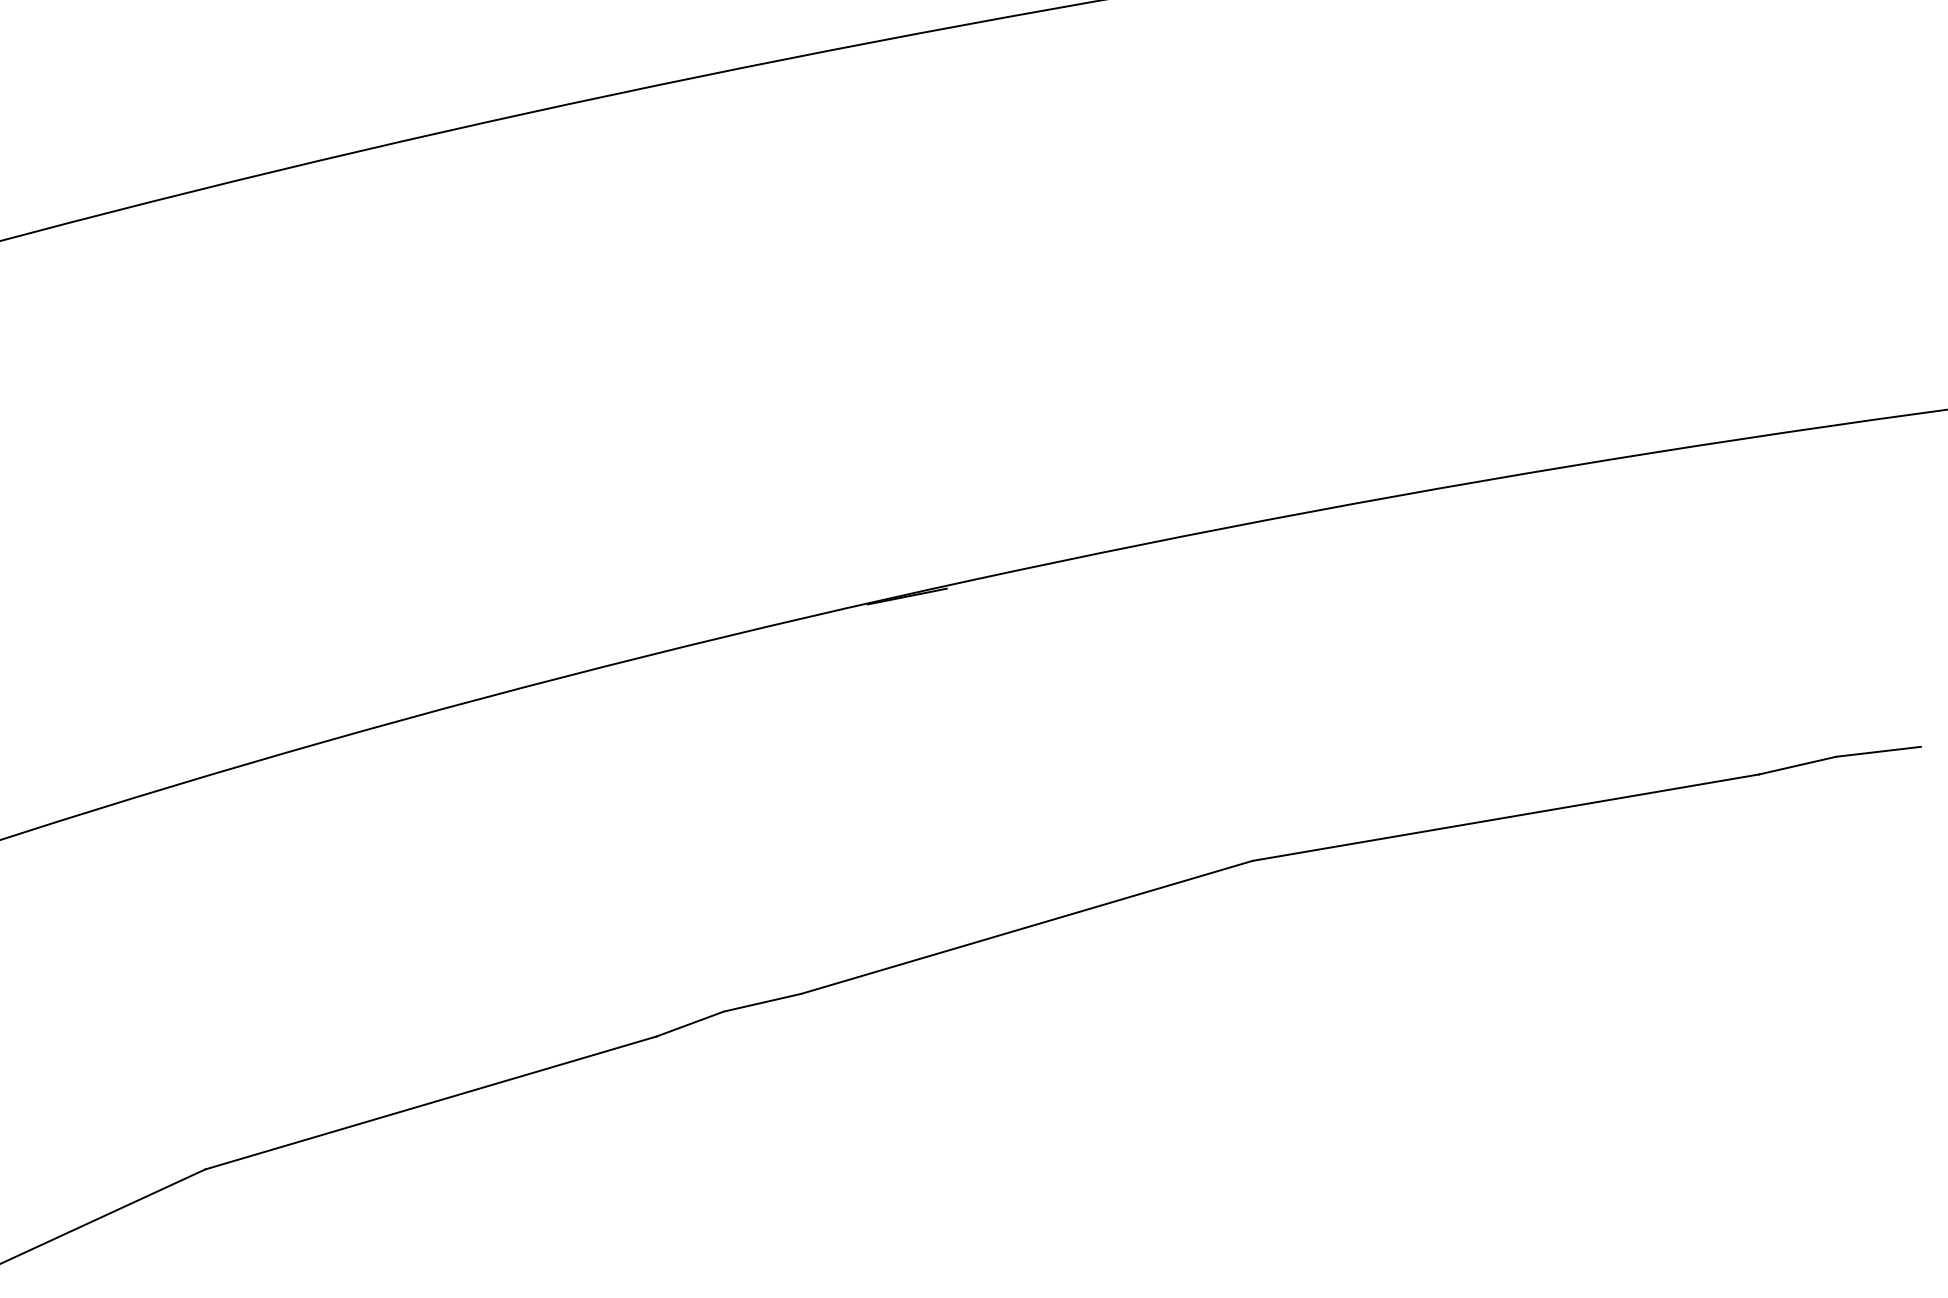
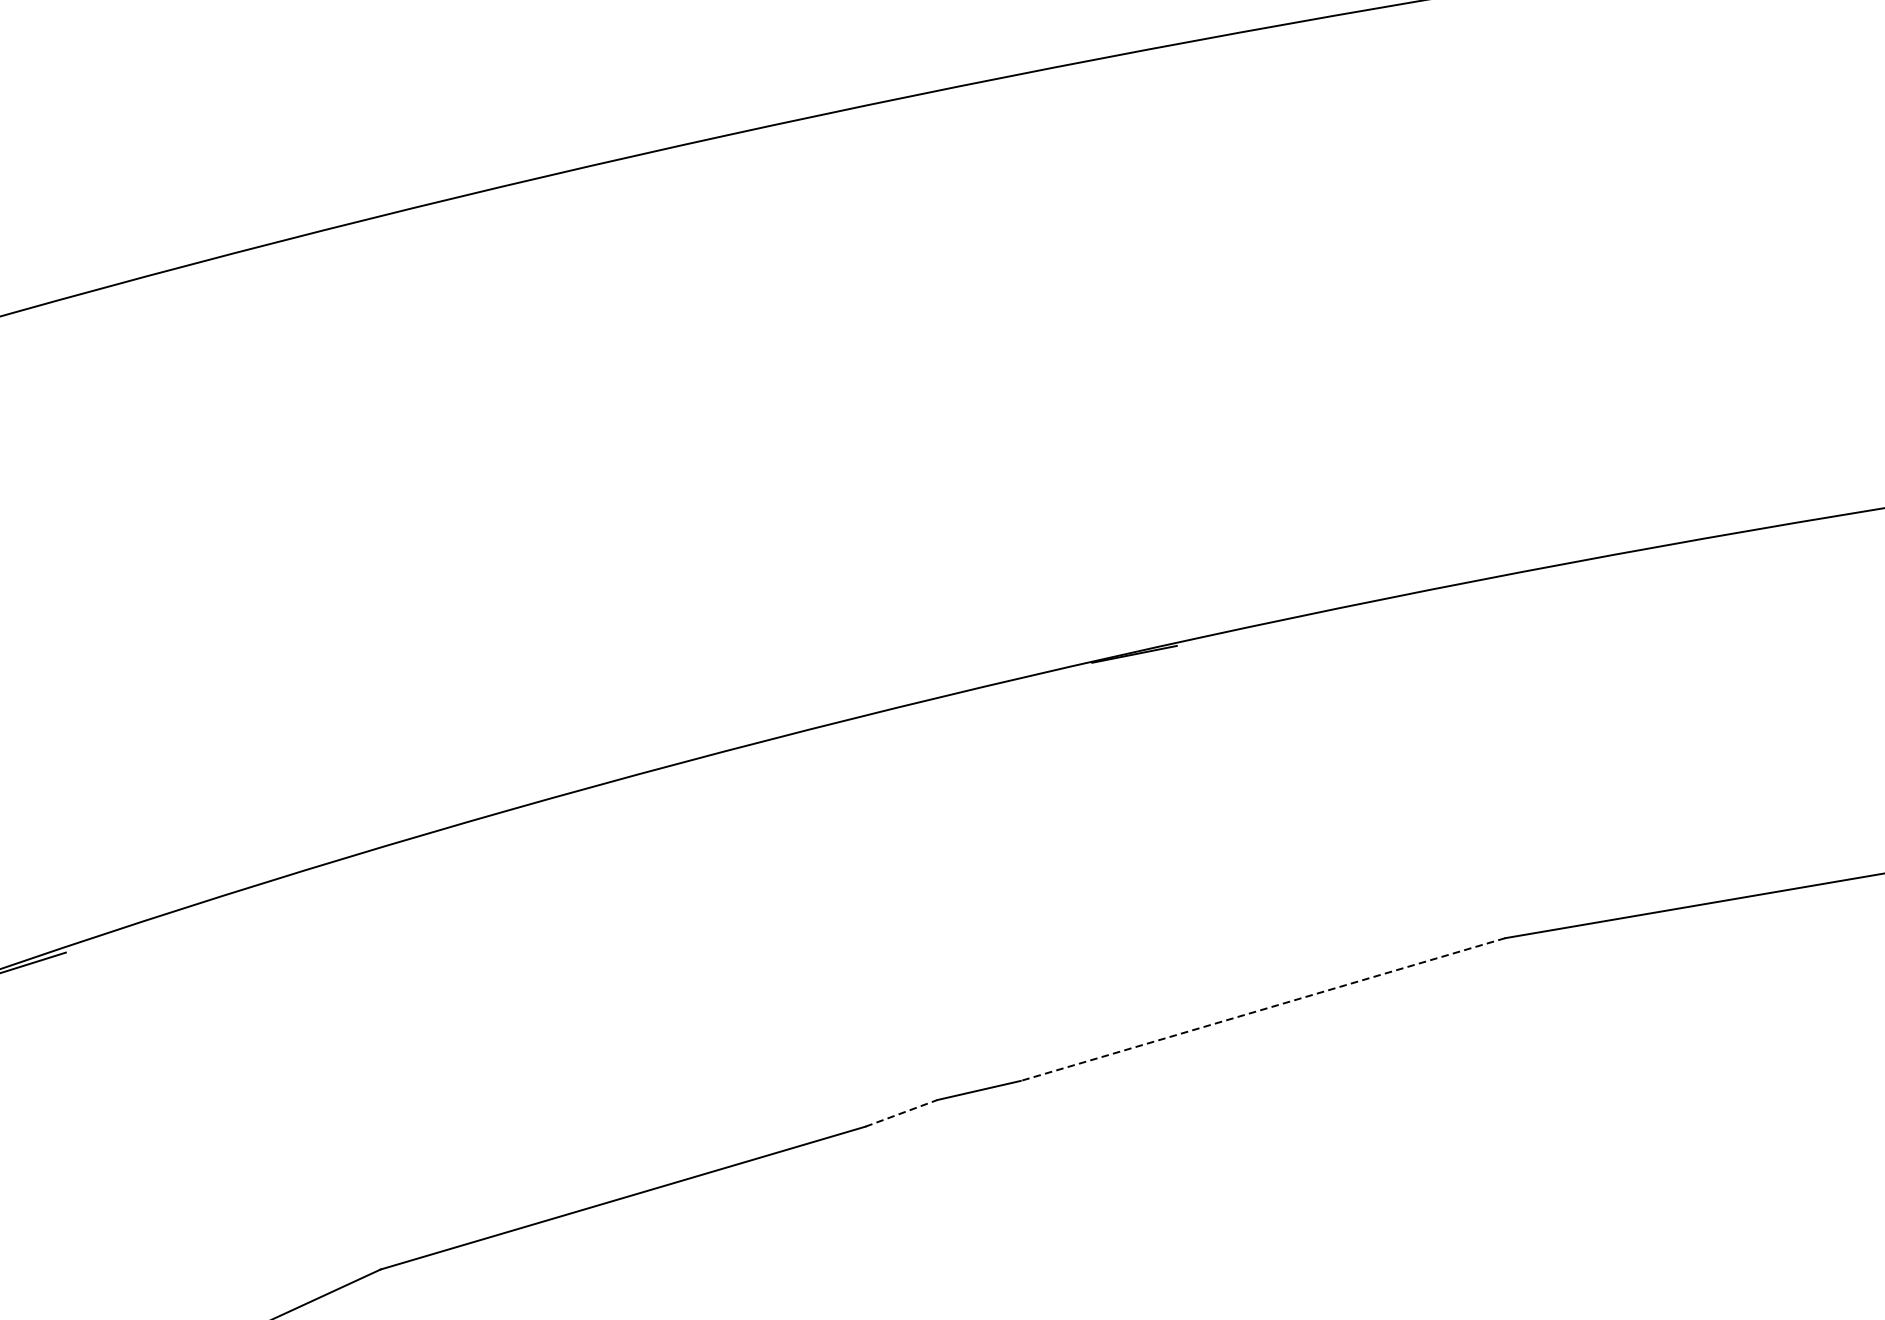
line: (1026, 927) -> (1262, 1009), solid -> dashed
line: (690, 1024) -> (901, 1113), solid -> dashed

